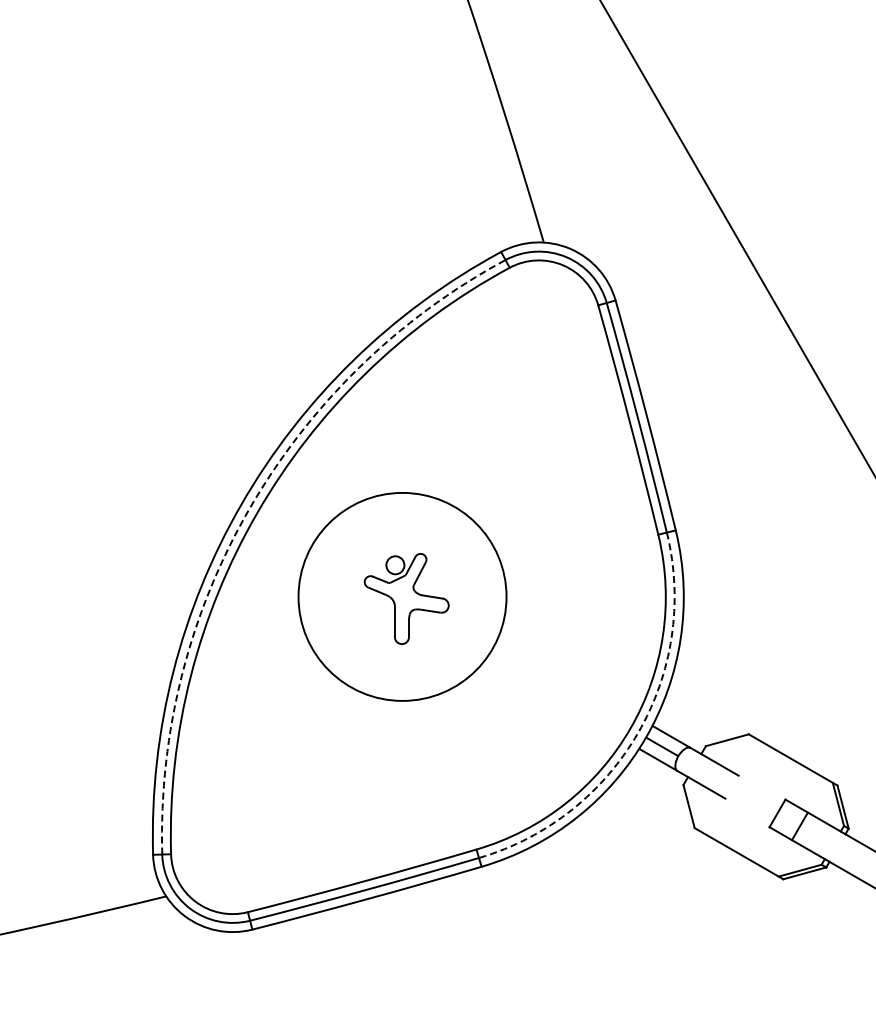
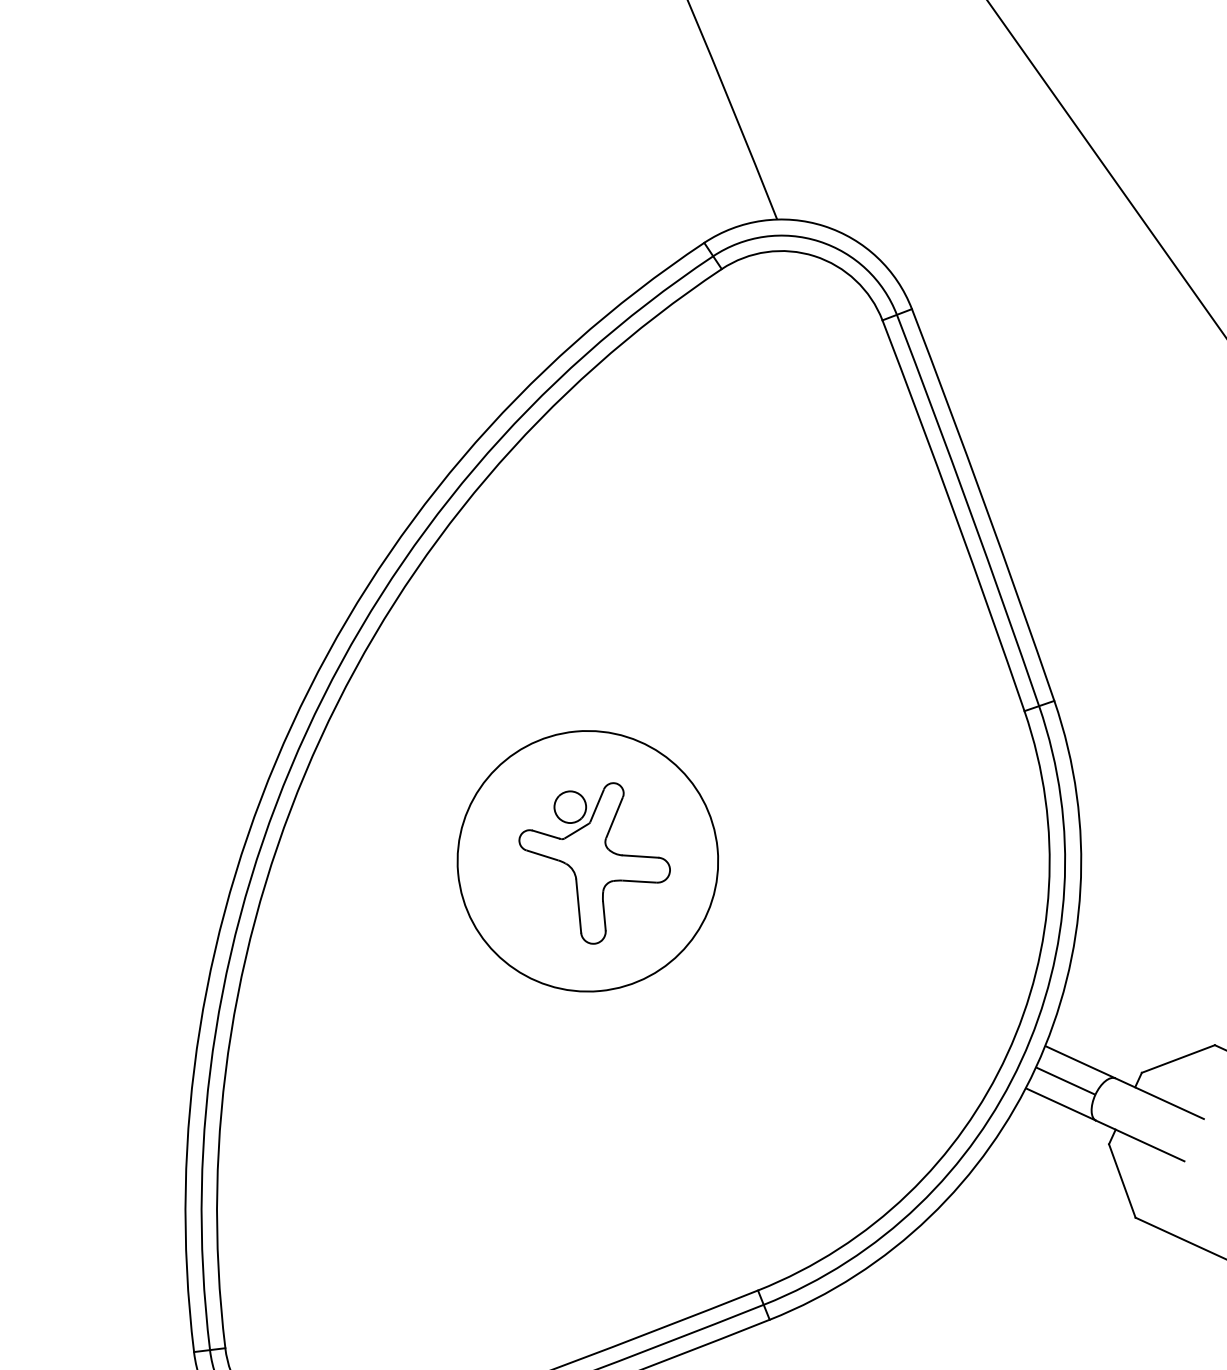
arc: (249, 508) -> (306, 731), dashed -> solid
circle: (402, 596) -> (587, 860), size x0.71
arc: (638, 732) -> (1021, 1059), dashed -> solid

